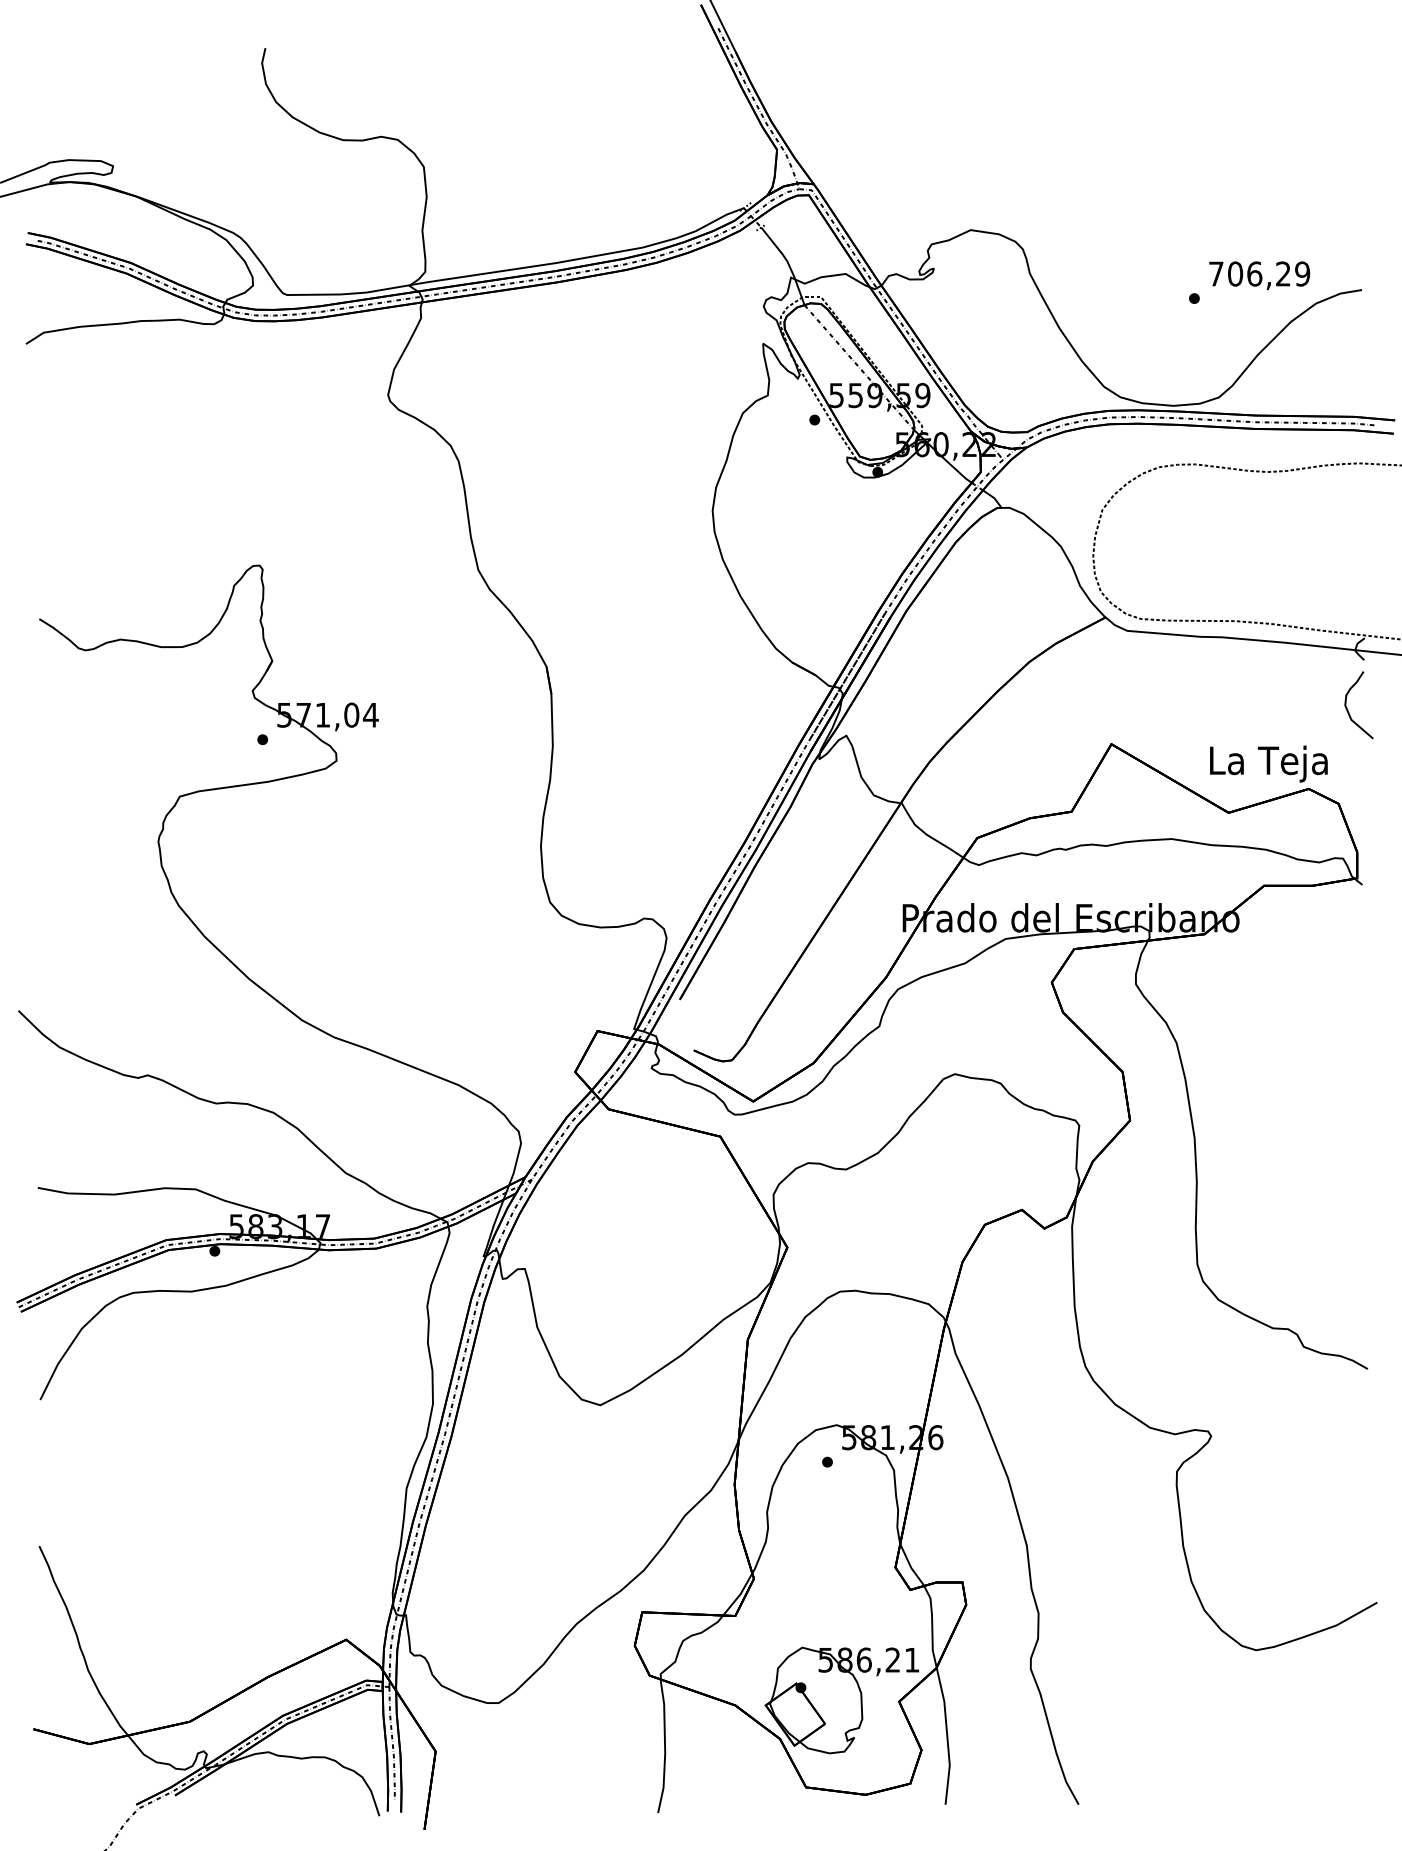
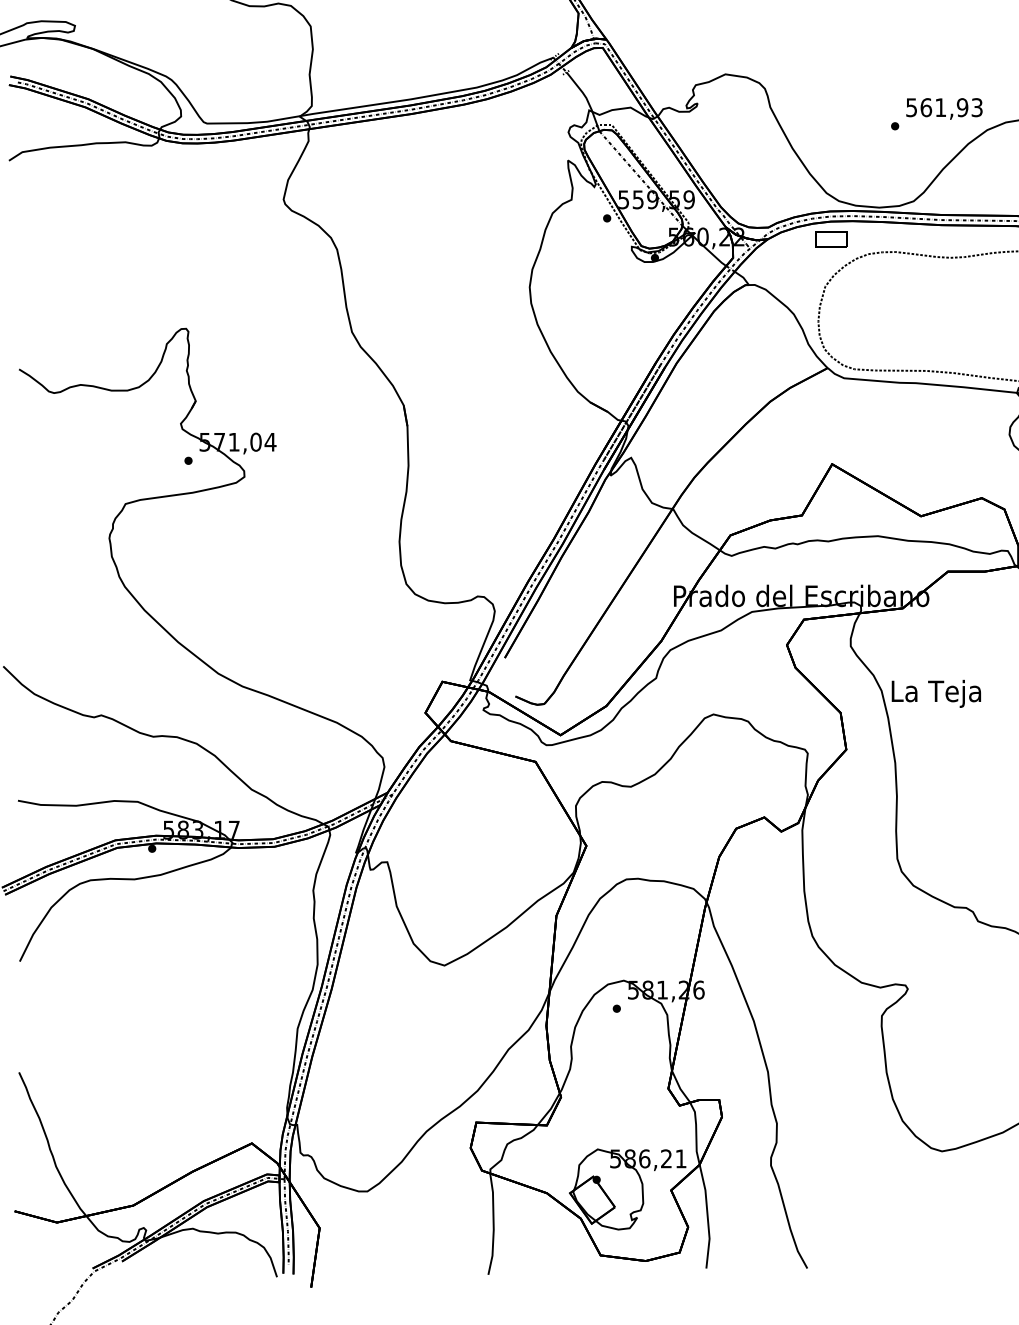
text: (1259, 273) -> (944, 107), 706,29 -> 561,93
part: (1109, 447) -> (830, 239), added
text: (1268, 763) -> (936, 693), moved

